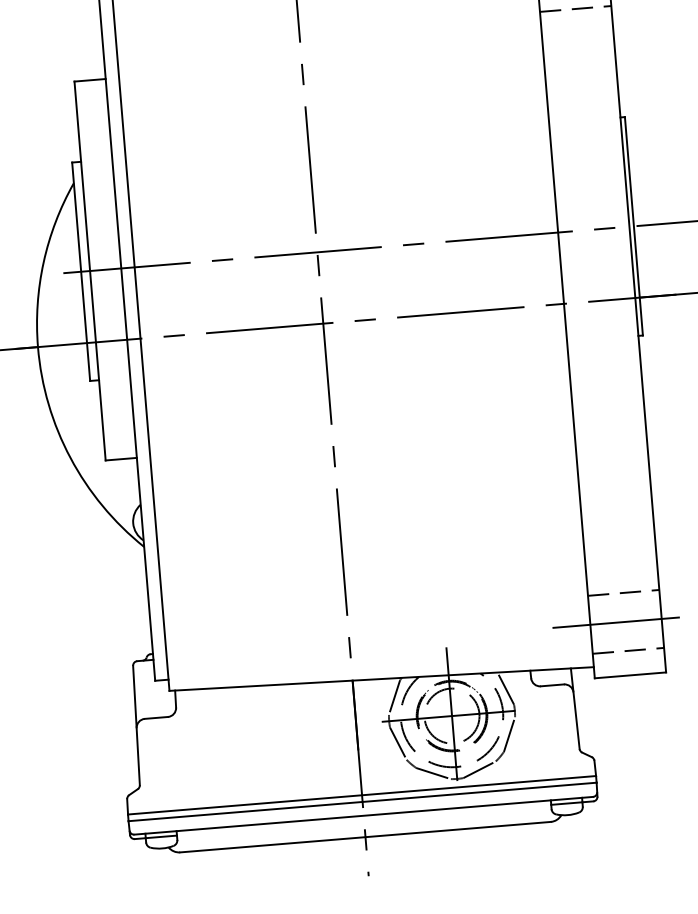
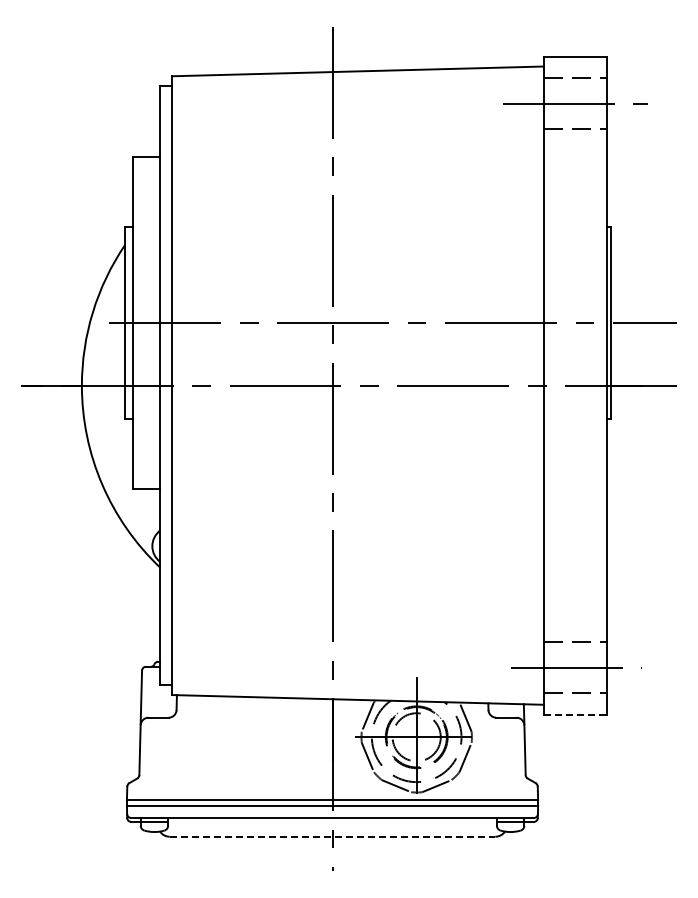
line: (630, 675) -> (575, 714), solid -> dashed
line: (365, 836) -> (332, 836), solid -> dashed

